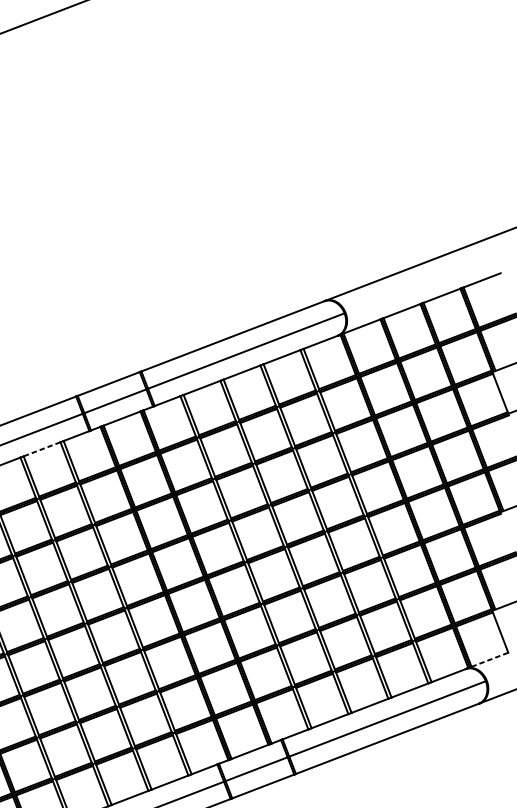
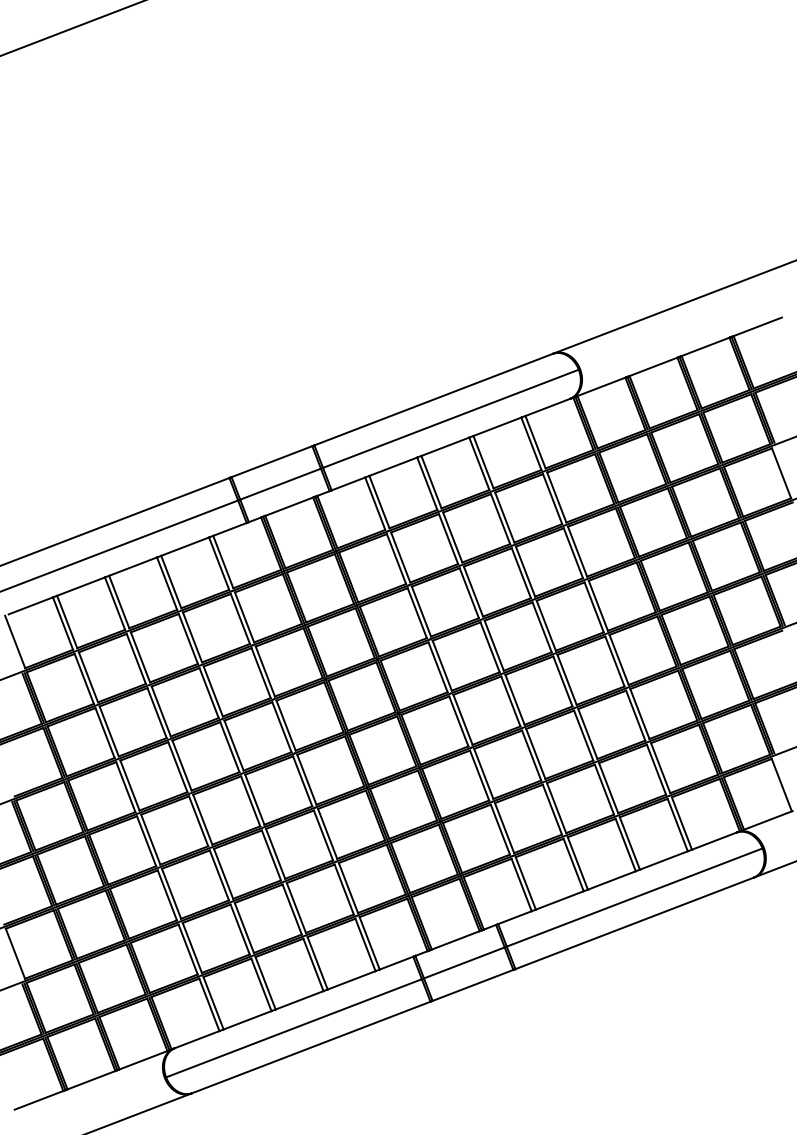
line: (42, 449) -> (185, 546), dashed -> solid
line: (490, 659) -> (768, 820), dashed -> solid

